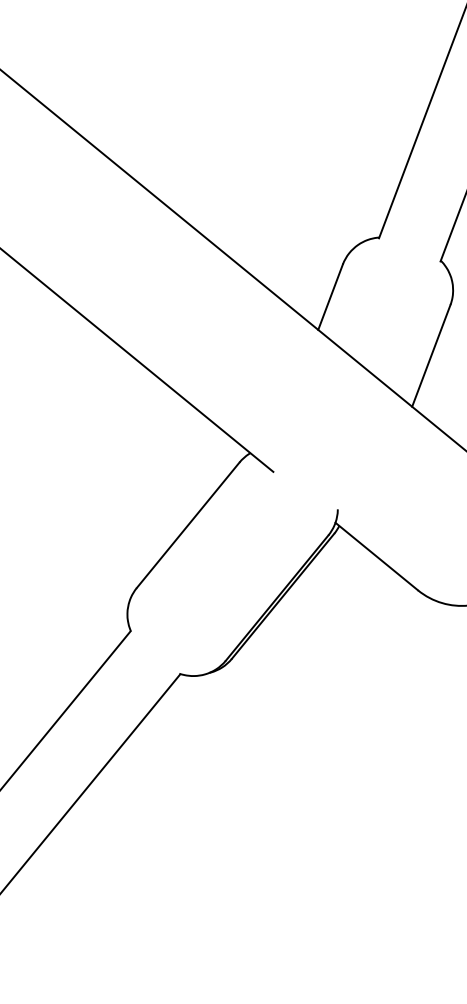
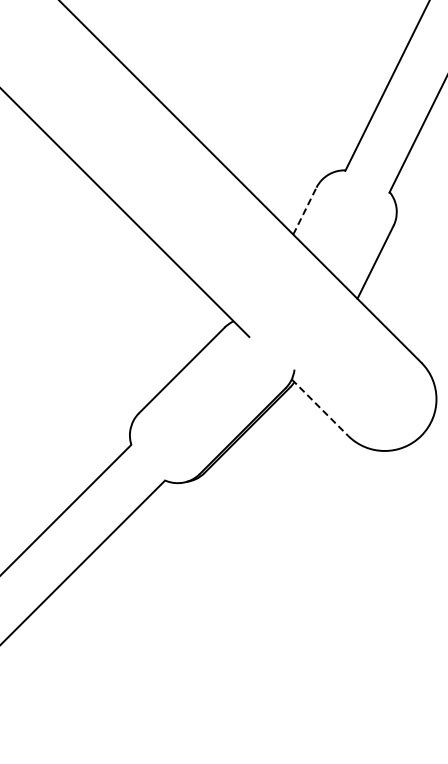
line: (331, 296) -> (305, 210), solid -> dashed
line: (376, 556) -> (319, 407), solid -> dashed

